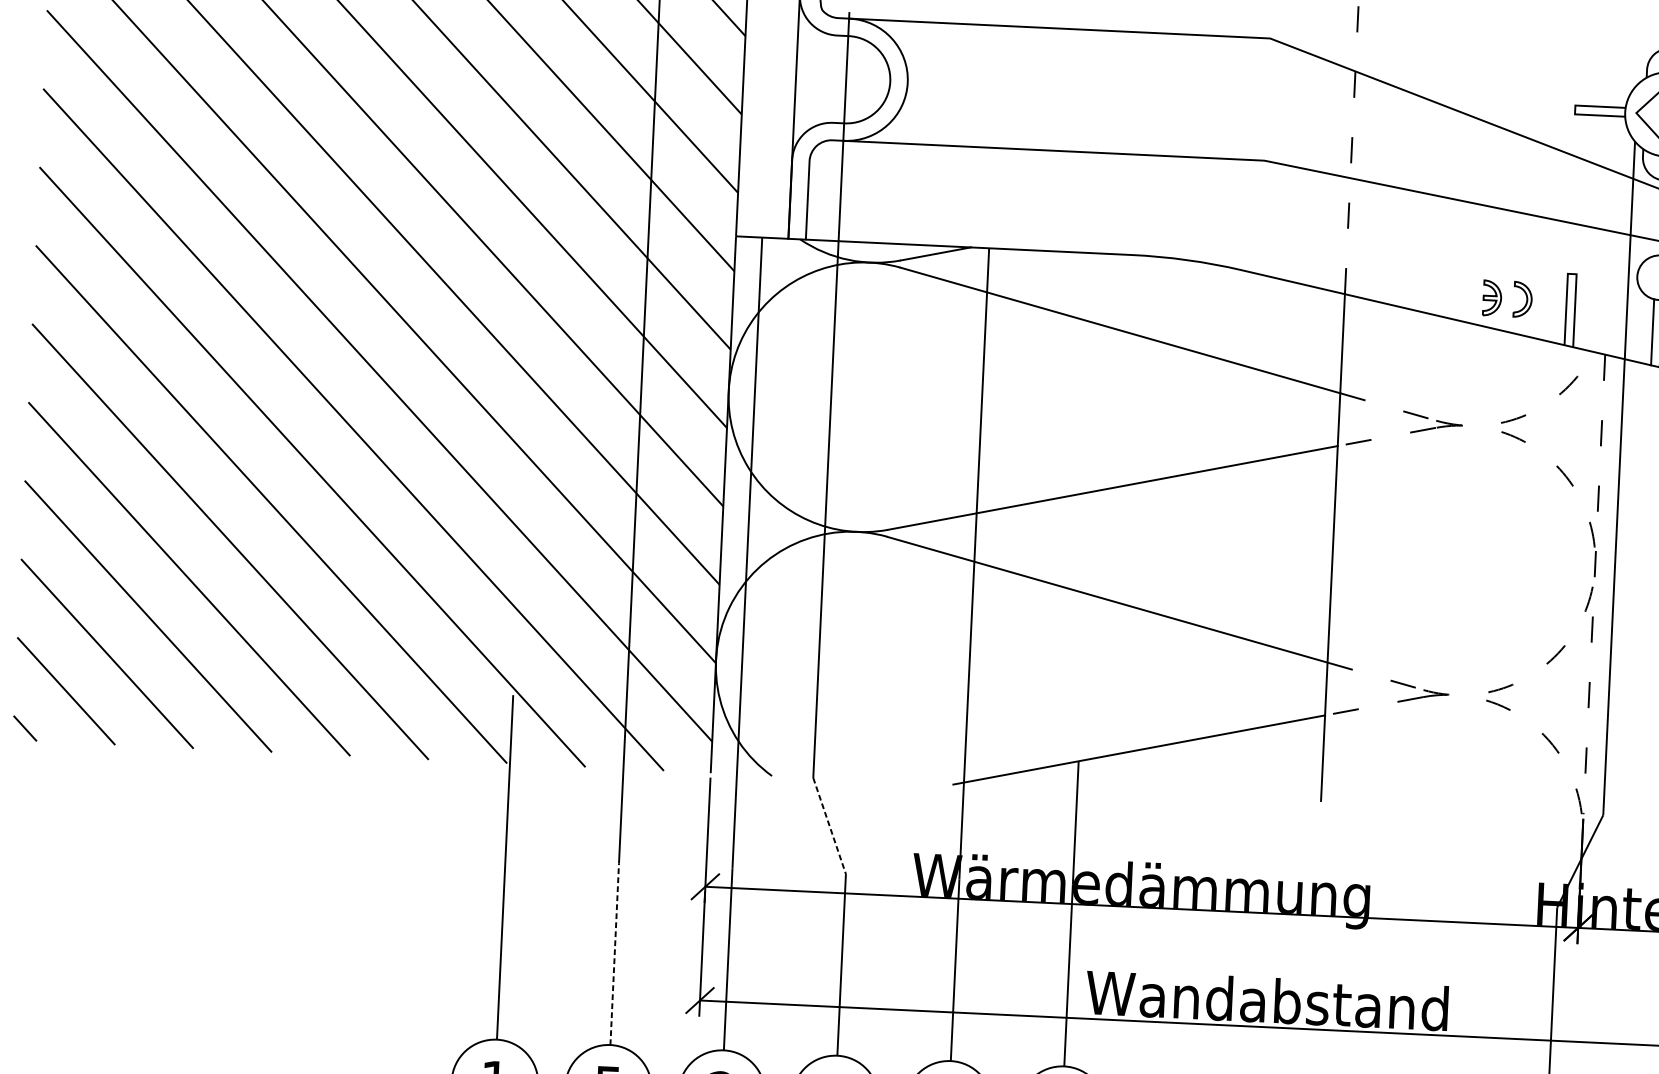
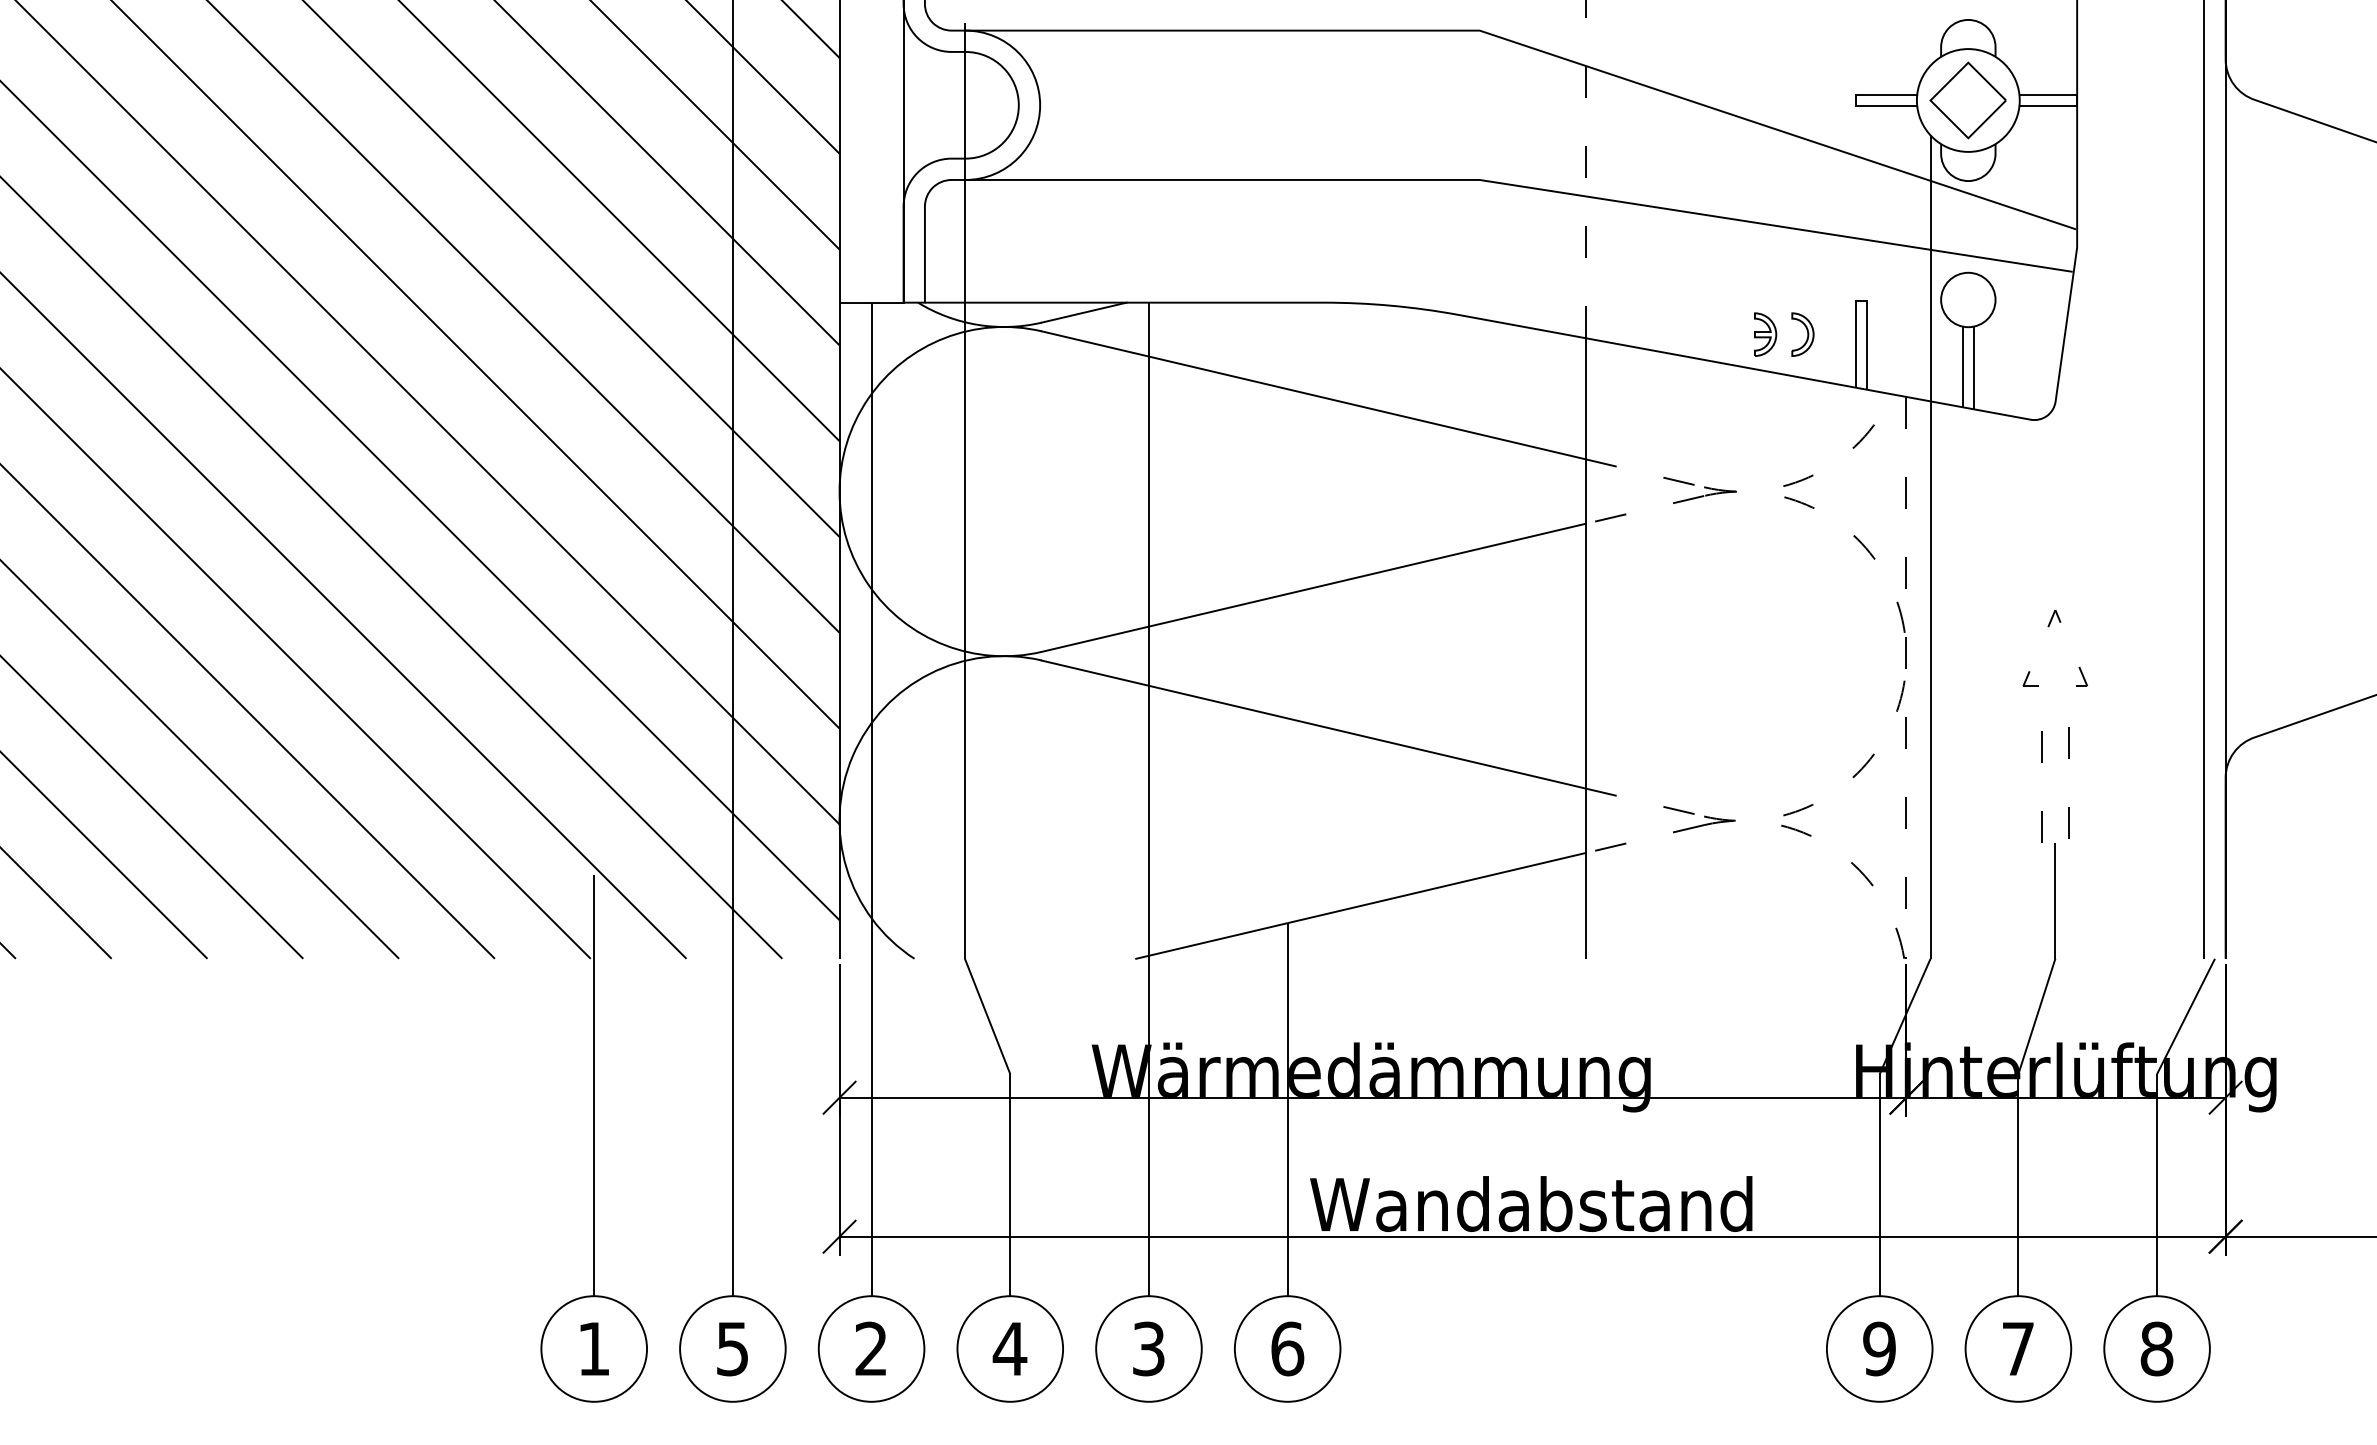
line: (829, 826) -> (987, 1016), dashed -> solid
line: (614, 953) -> (732, 1184), dashed -> solid

